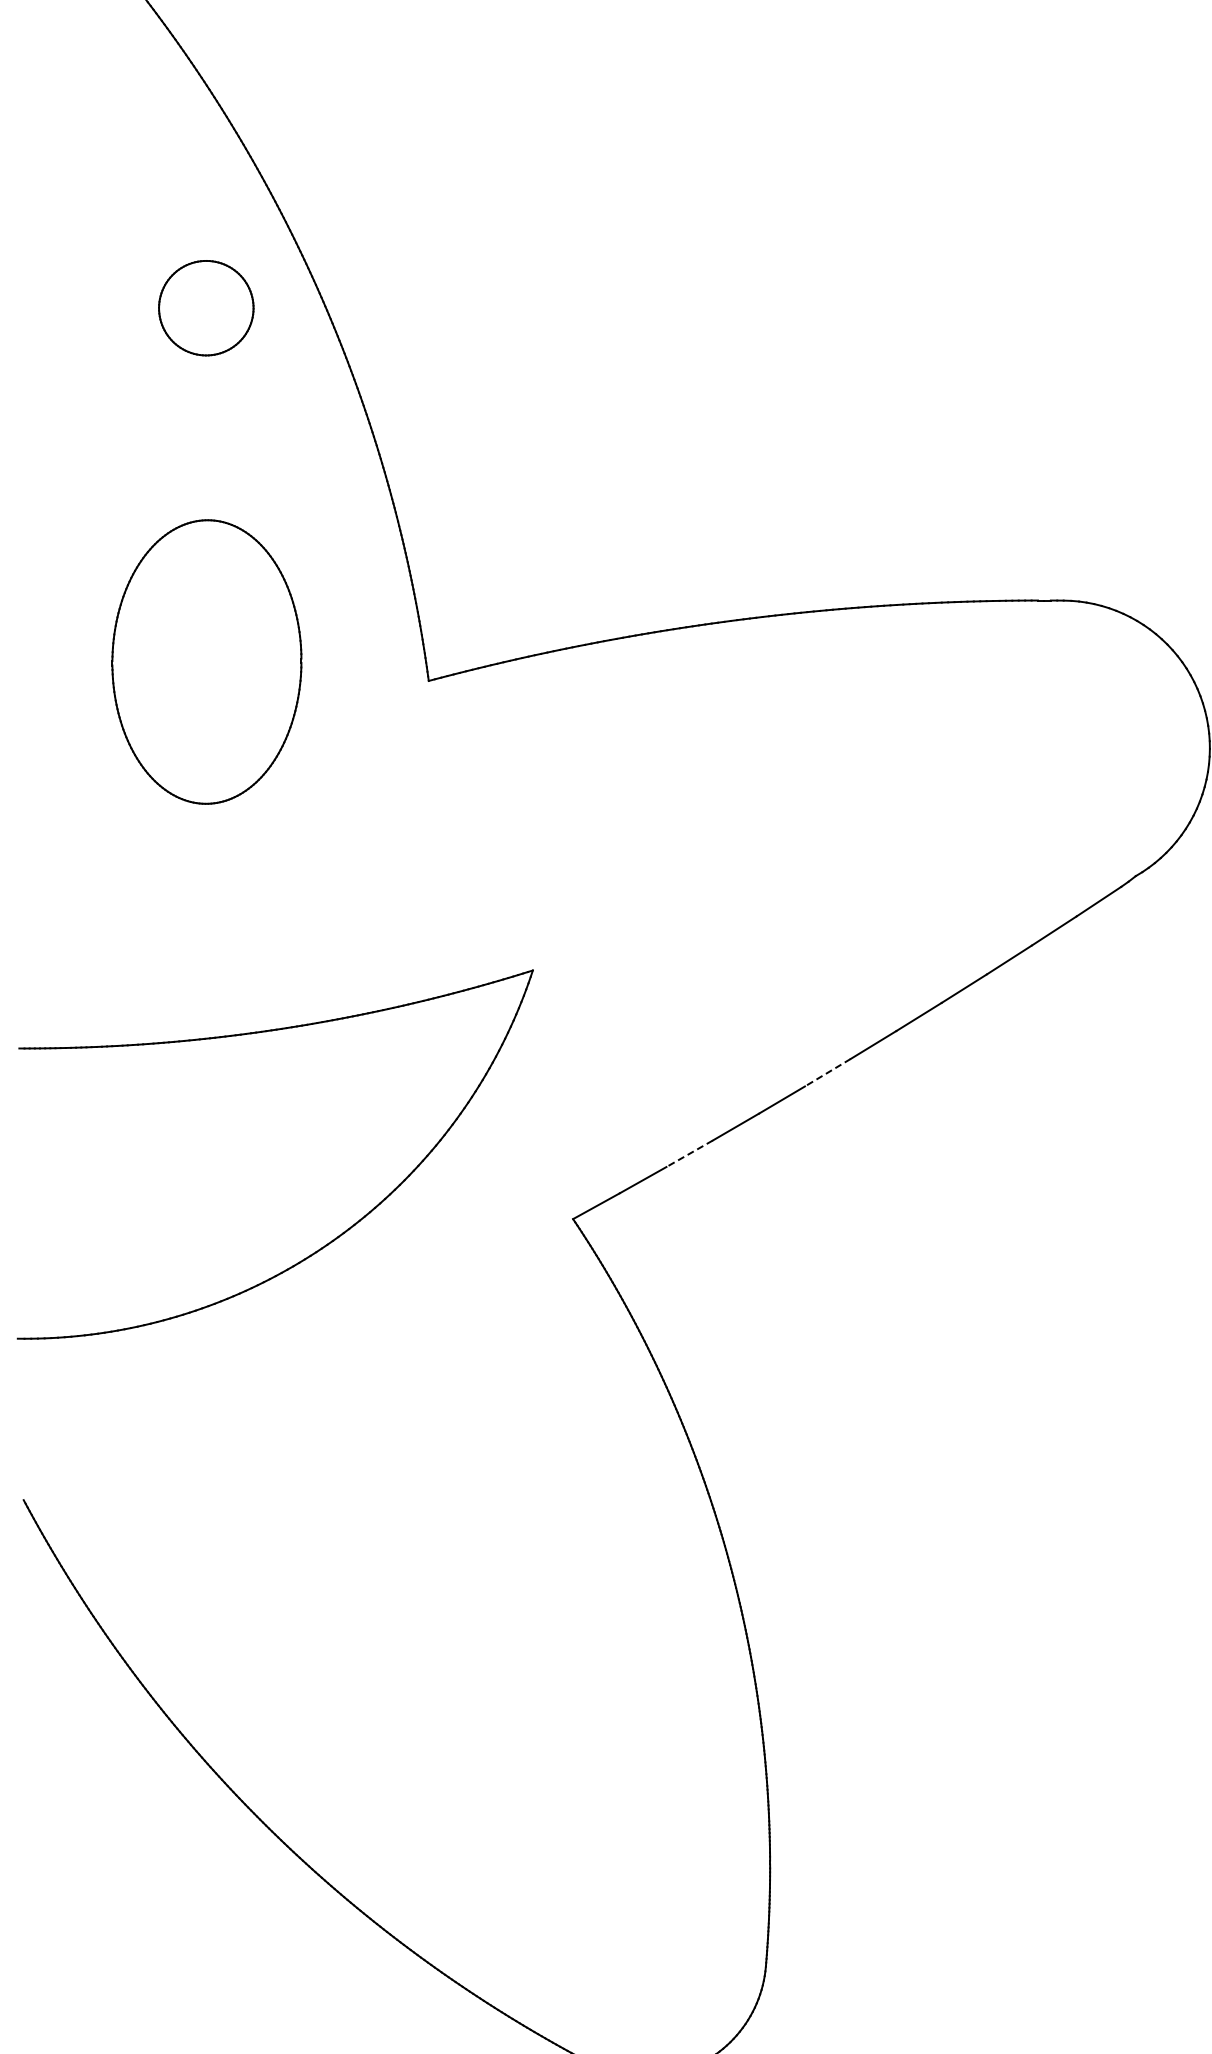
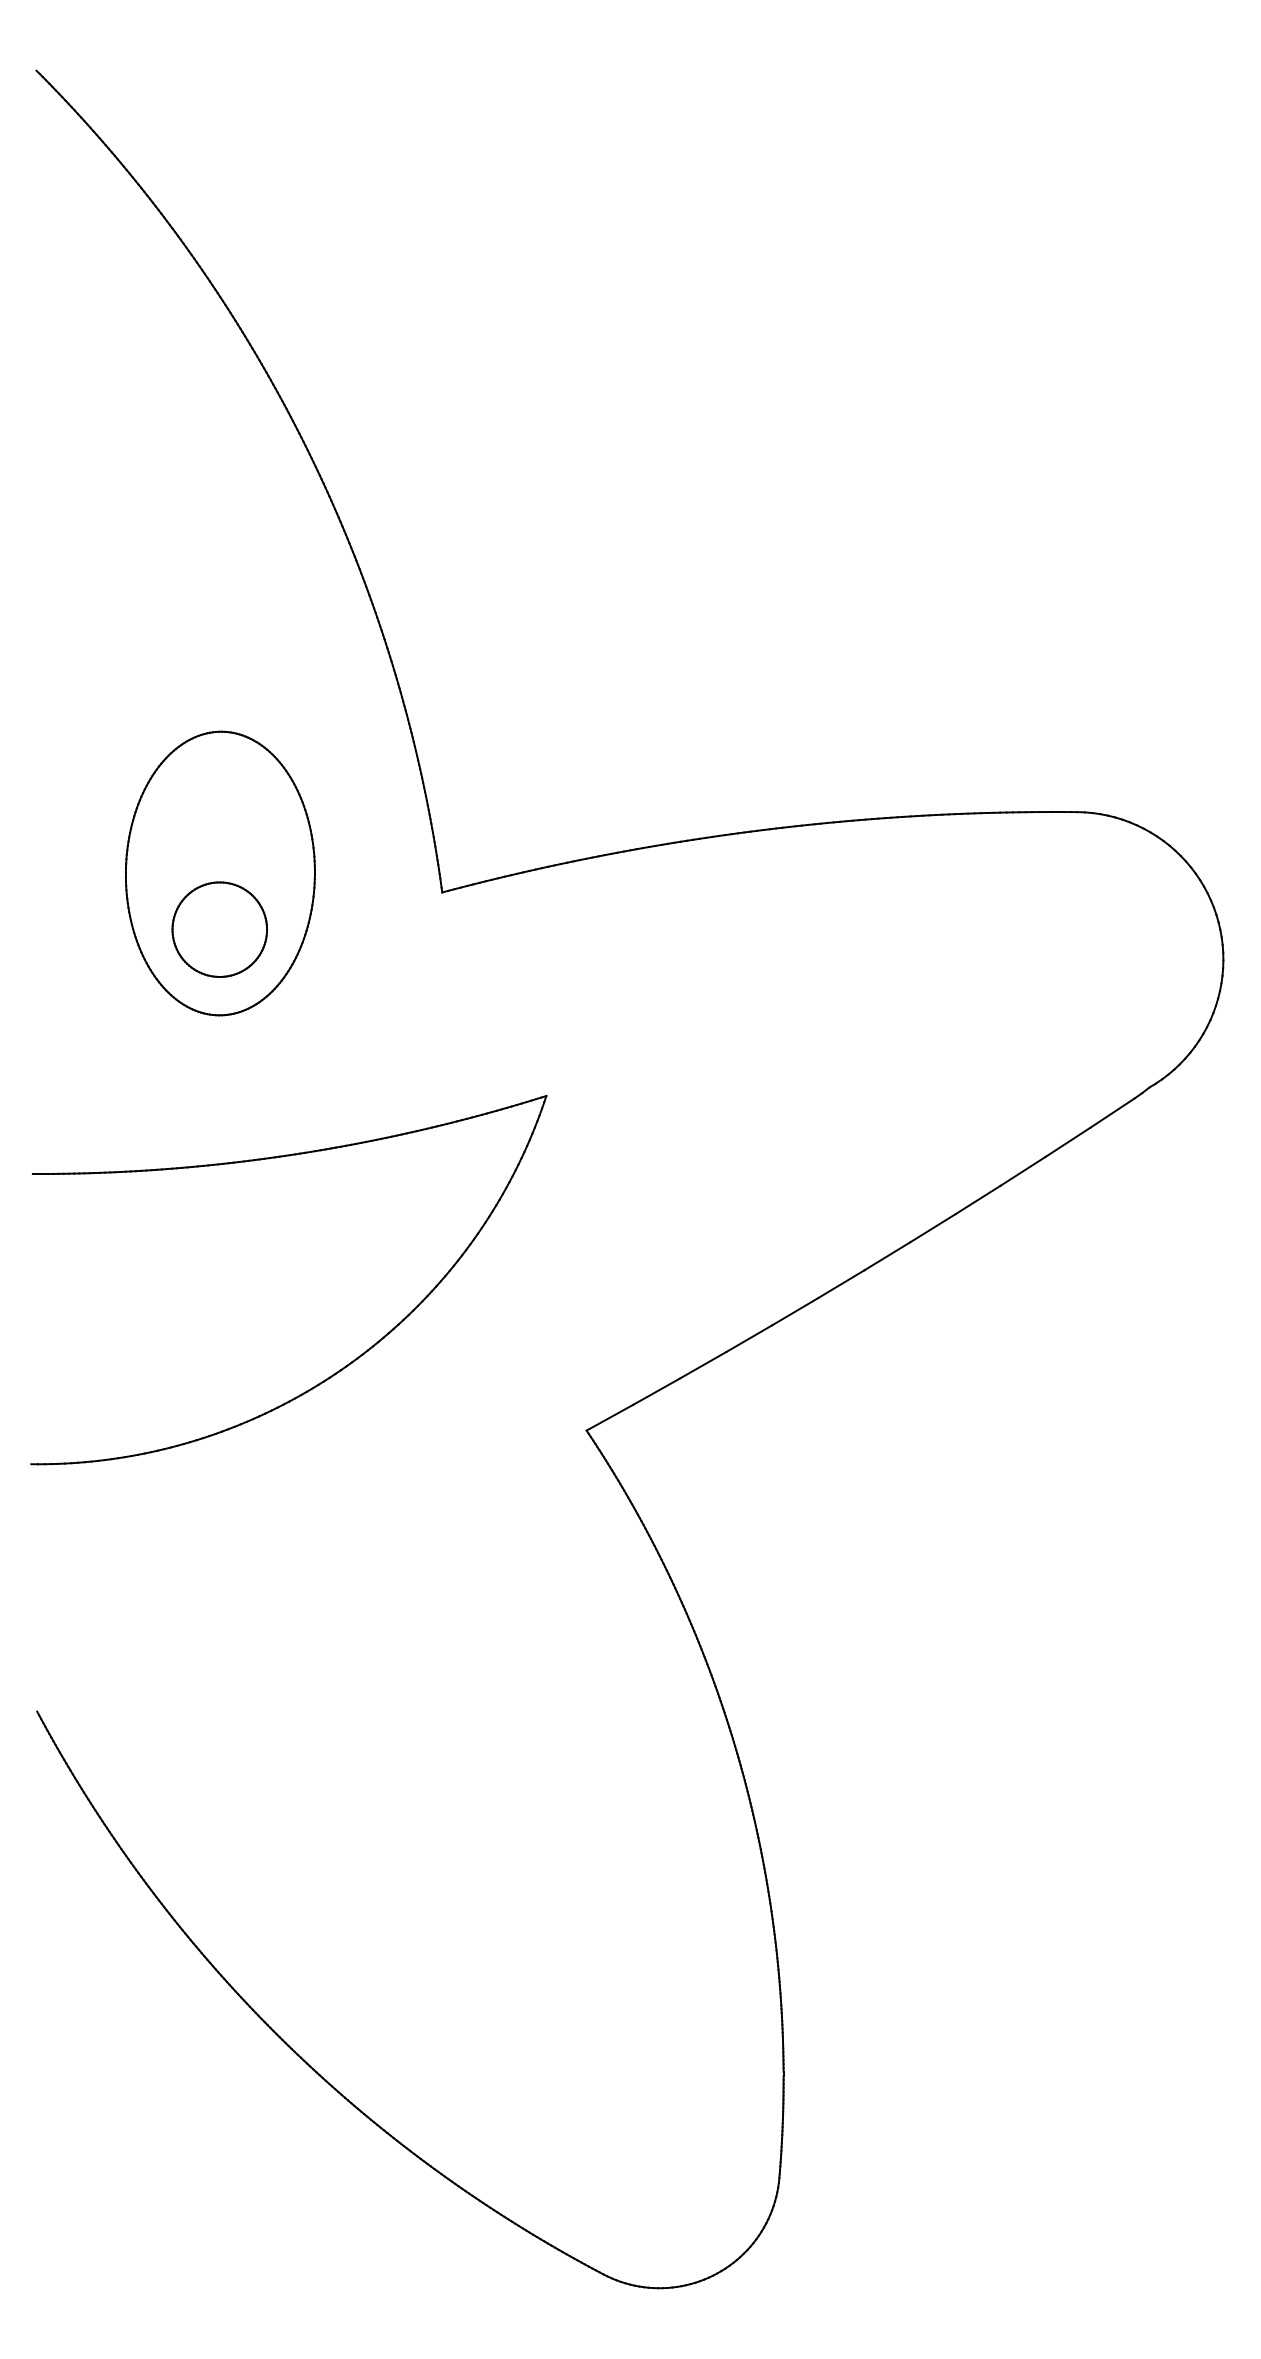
part: (206, 308) -> (219, 929), moved
line: (828, 1073) -> (841, 1284), dashed -> solid
line: (690, 1154) -> (703, 1365), dashed -> solid
part: (332, 1240) -> (345, 1365), moved

